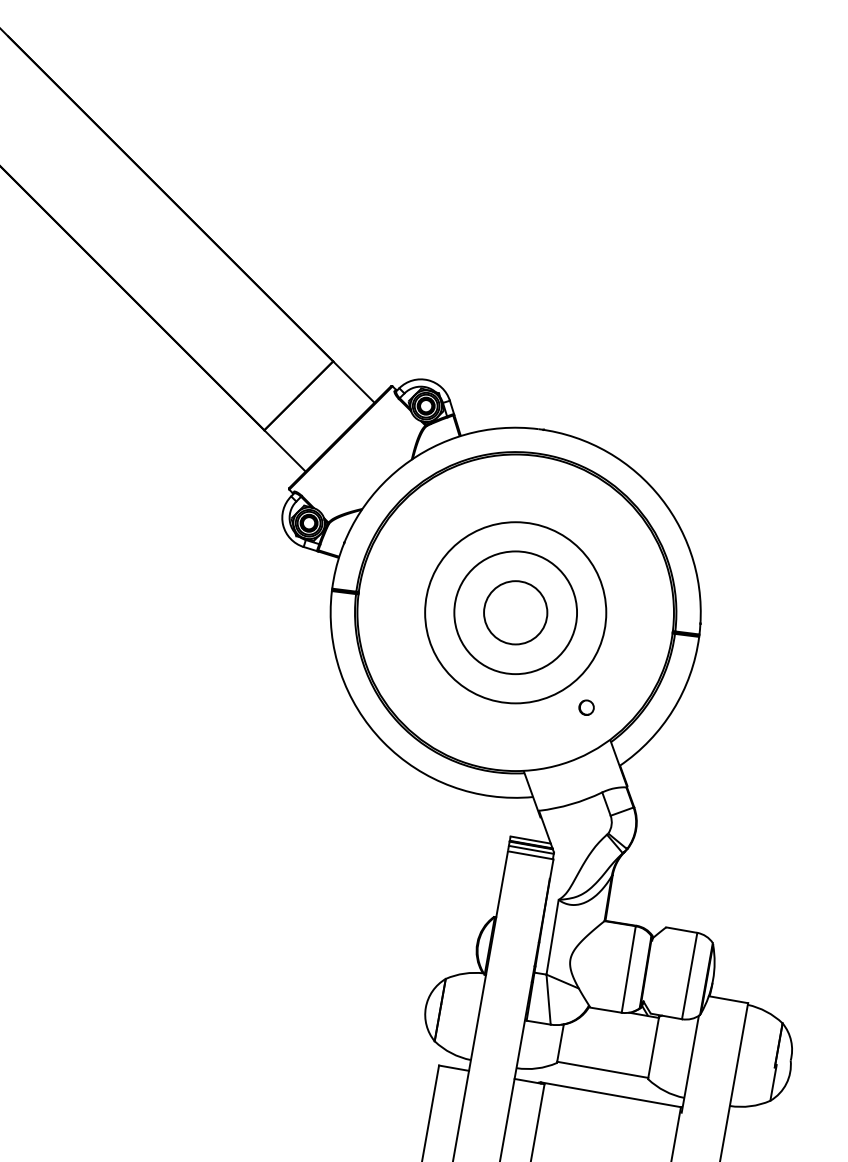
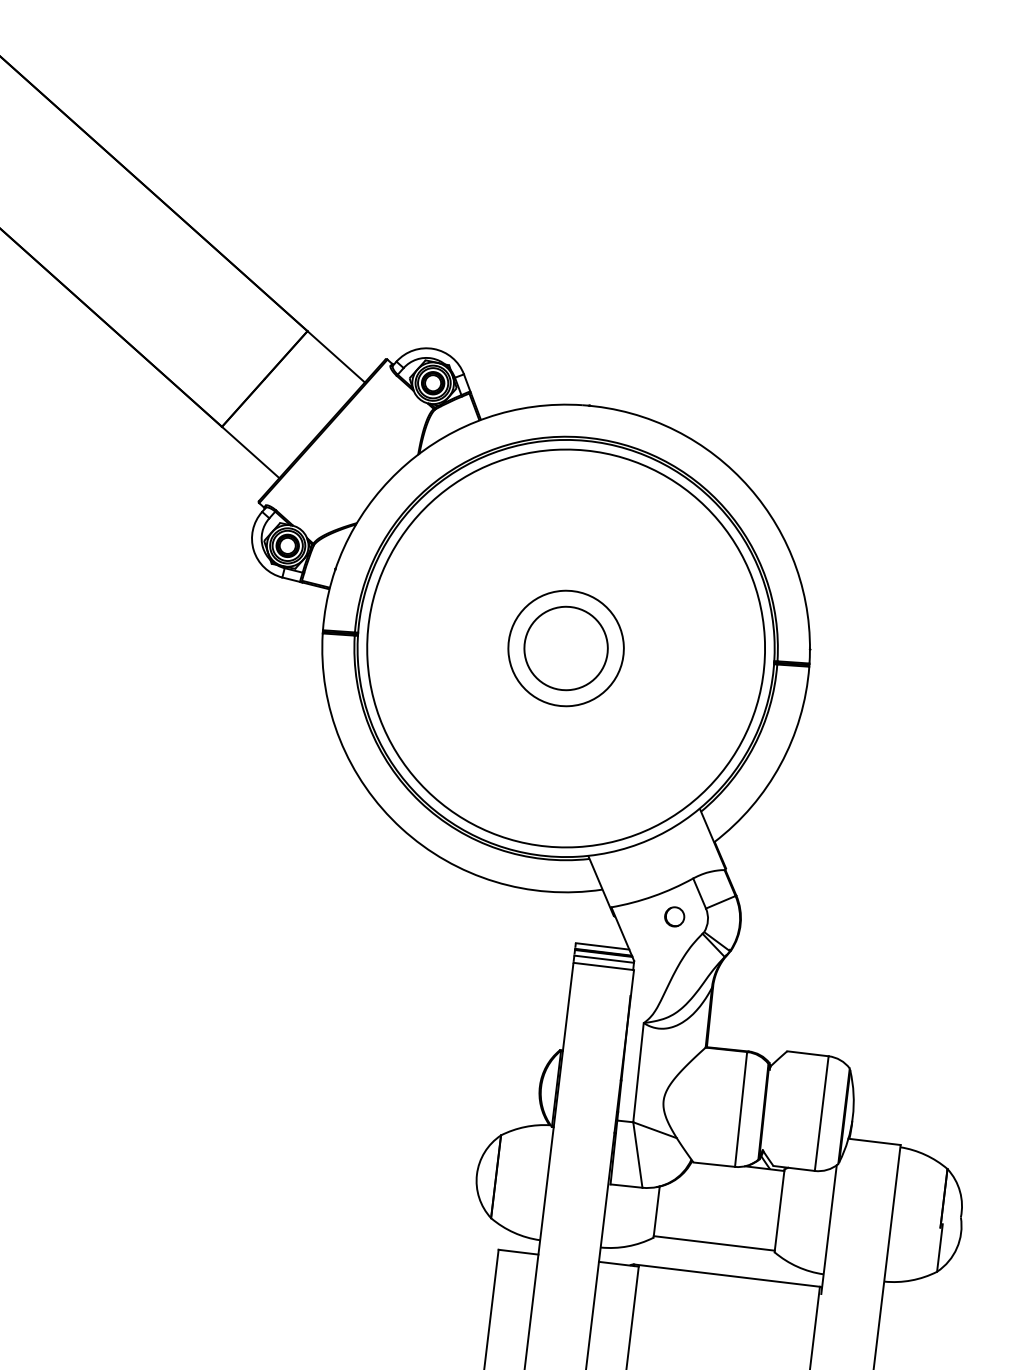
circle: (515, 612) -> (565, 648), size x0.71
circle: (515, 612) -> (565, 648), size x1.67
circle: (586, 707) -> (674, 916), moved

